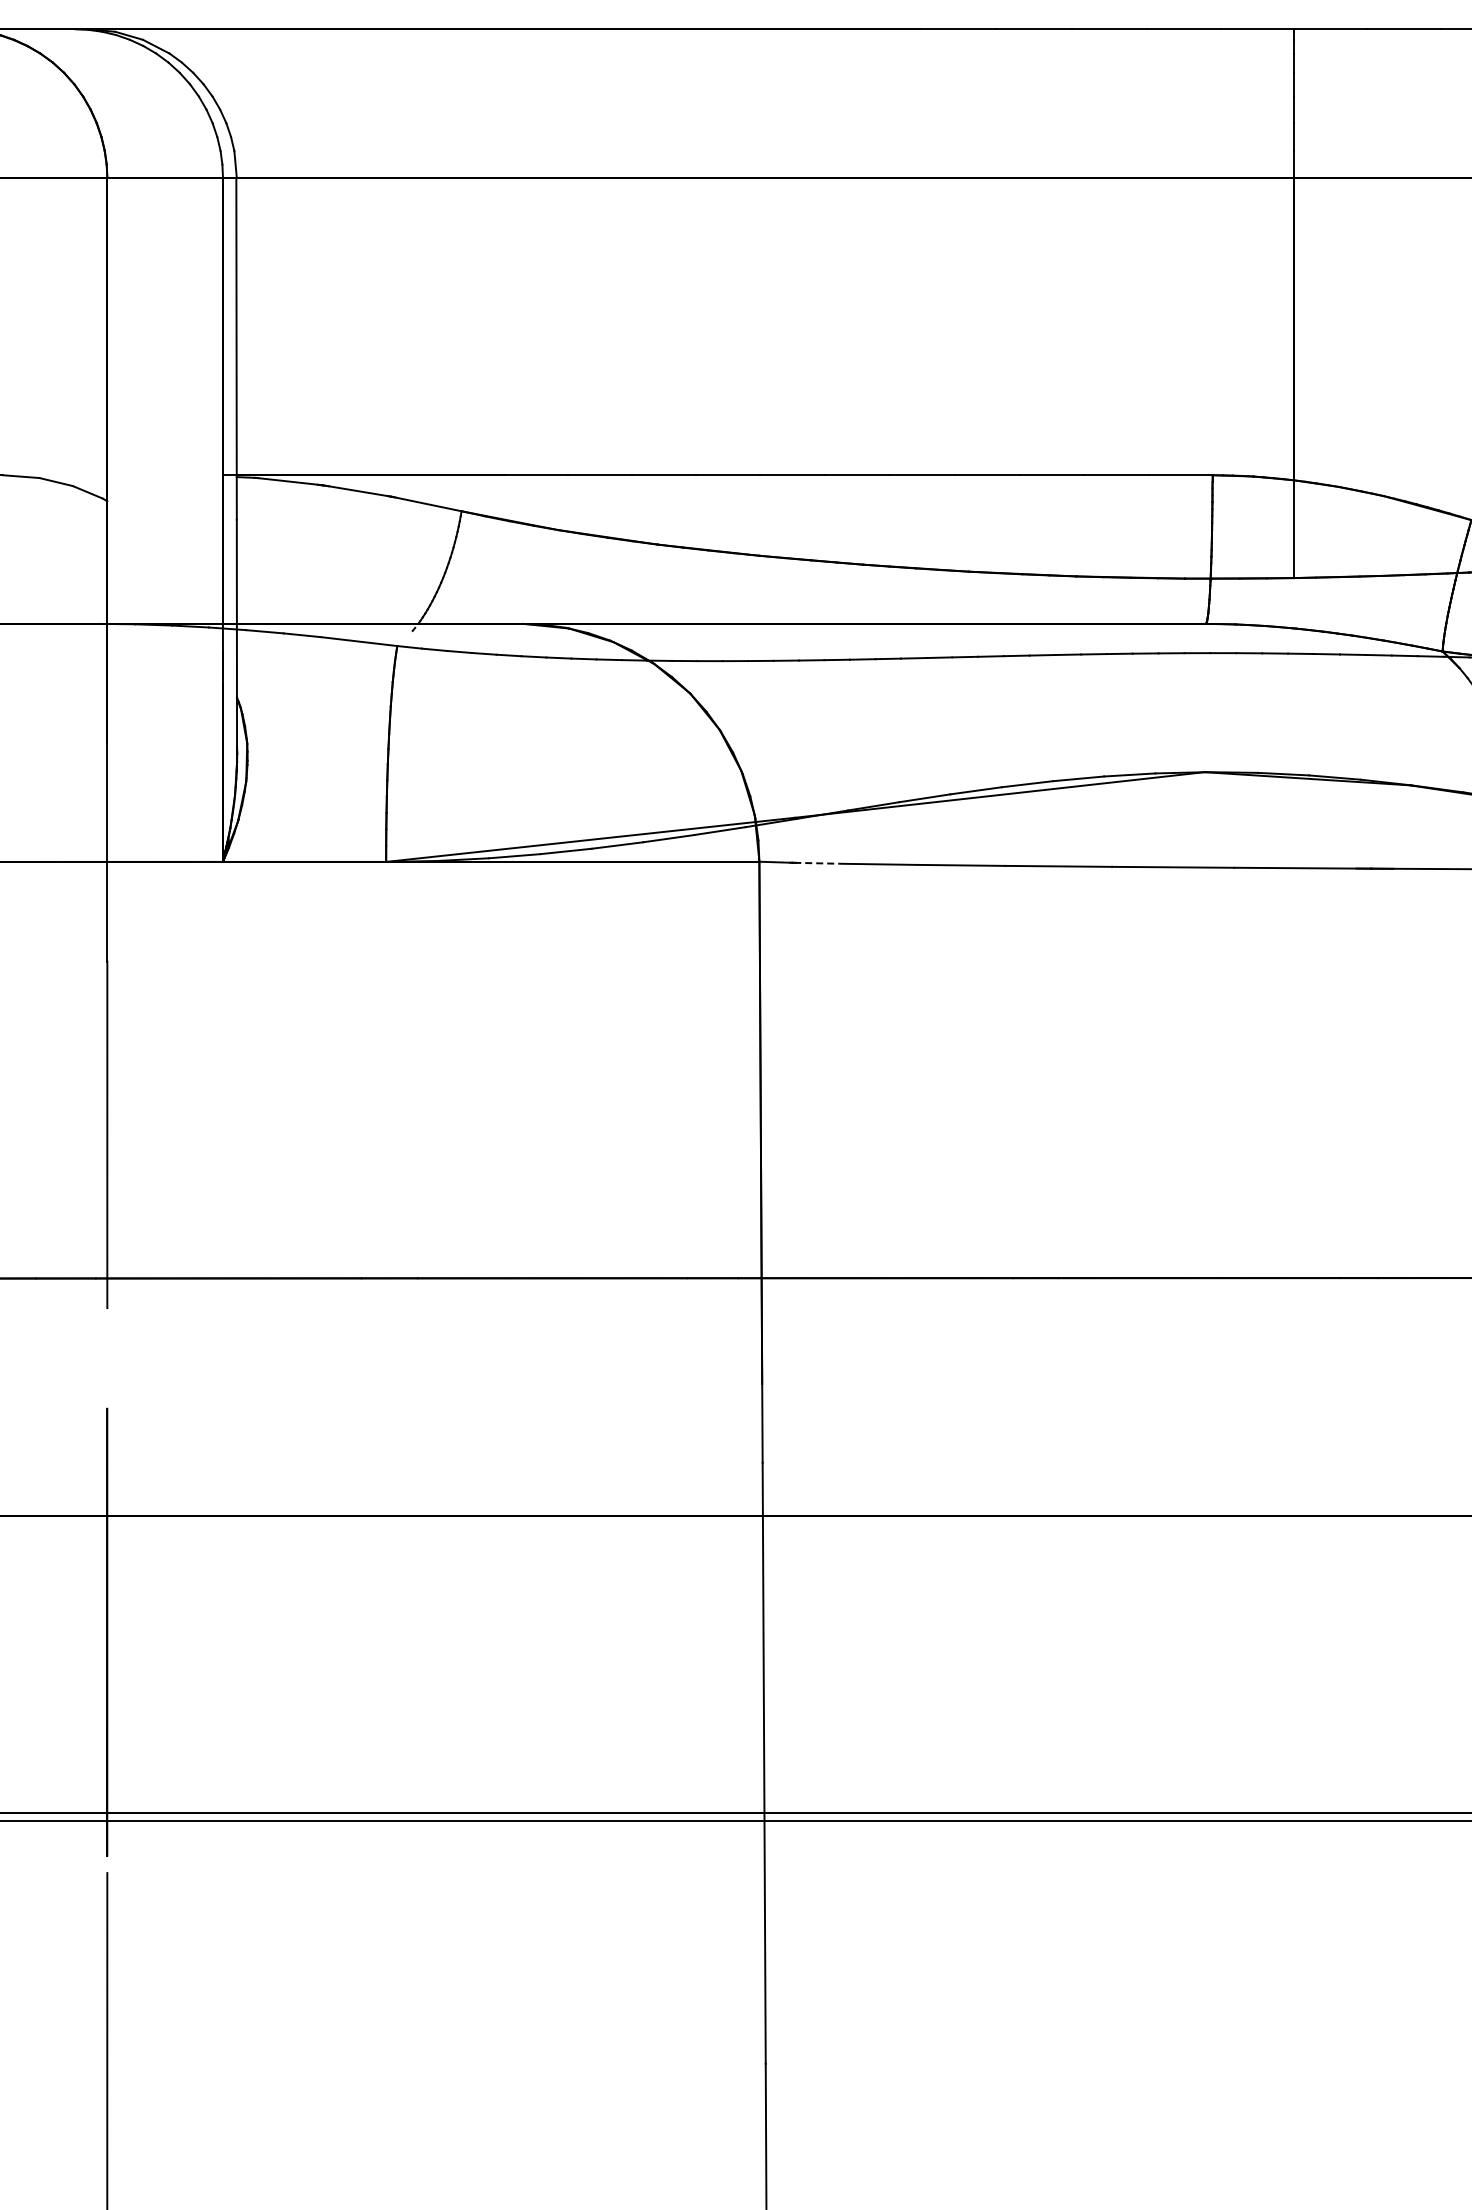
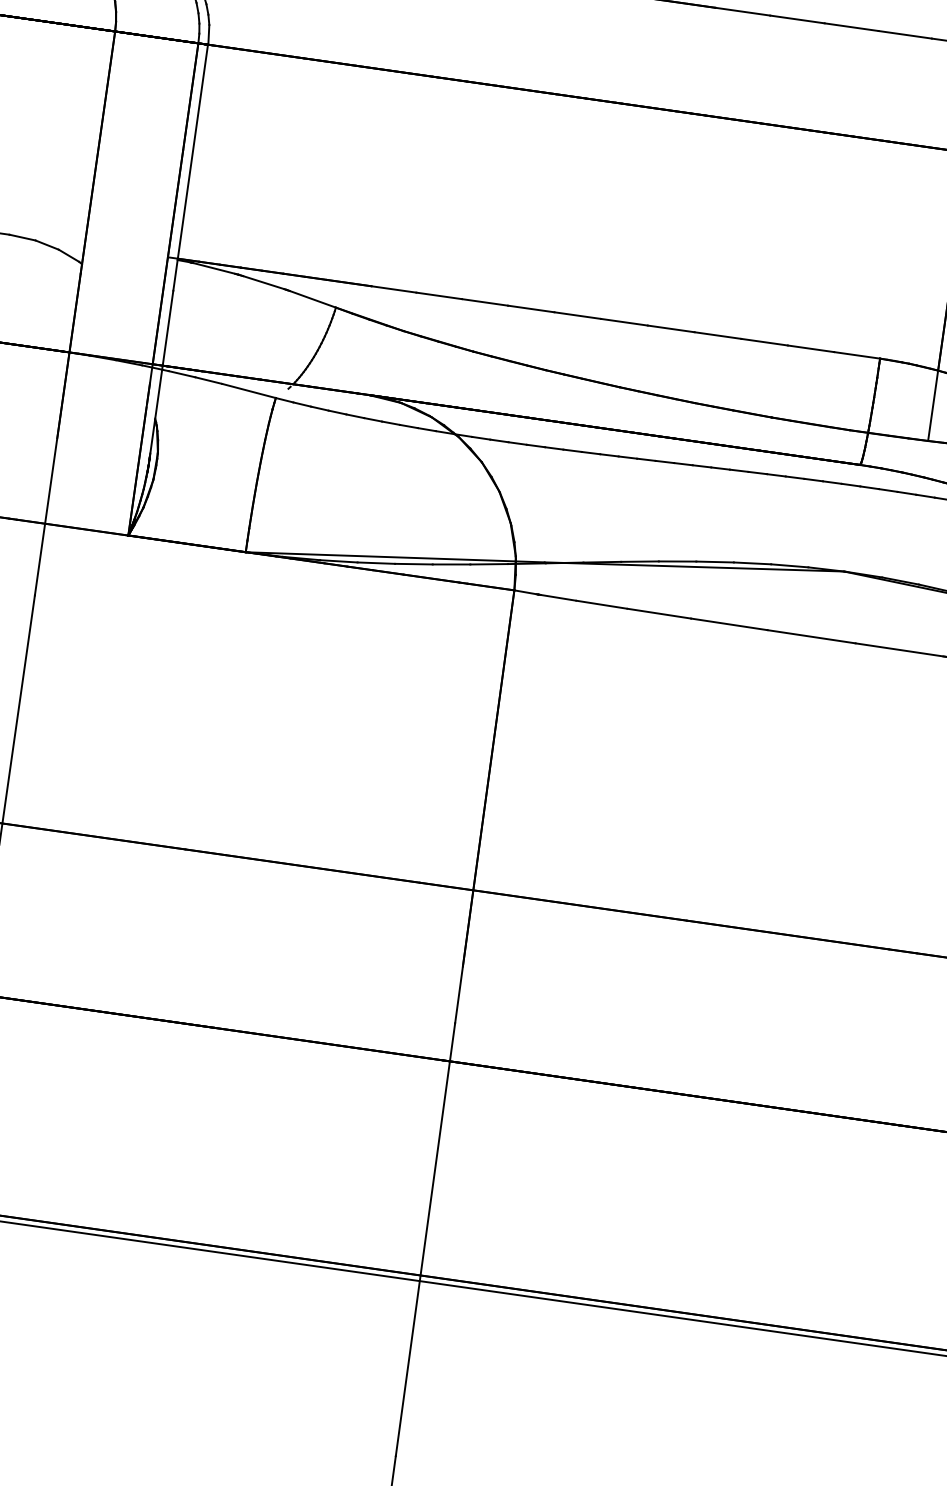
line: (818, 863) -> (556, 597), dashed -> solid

